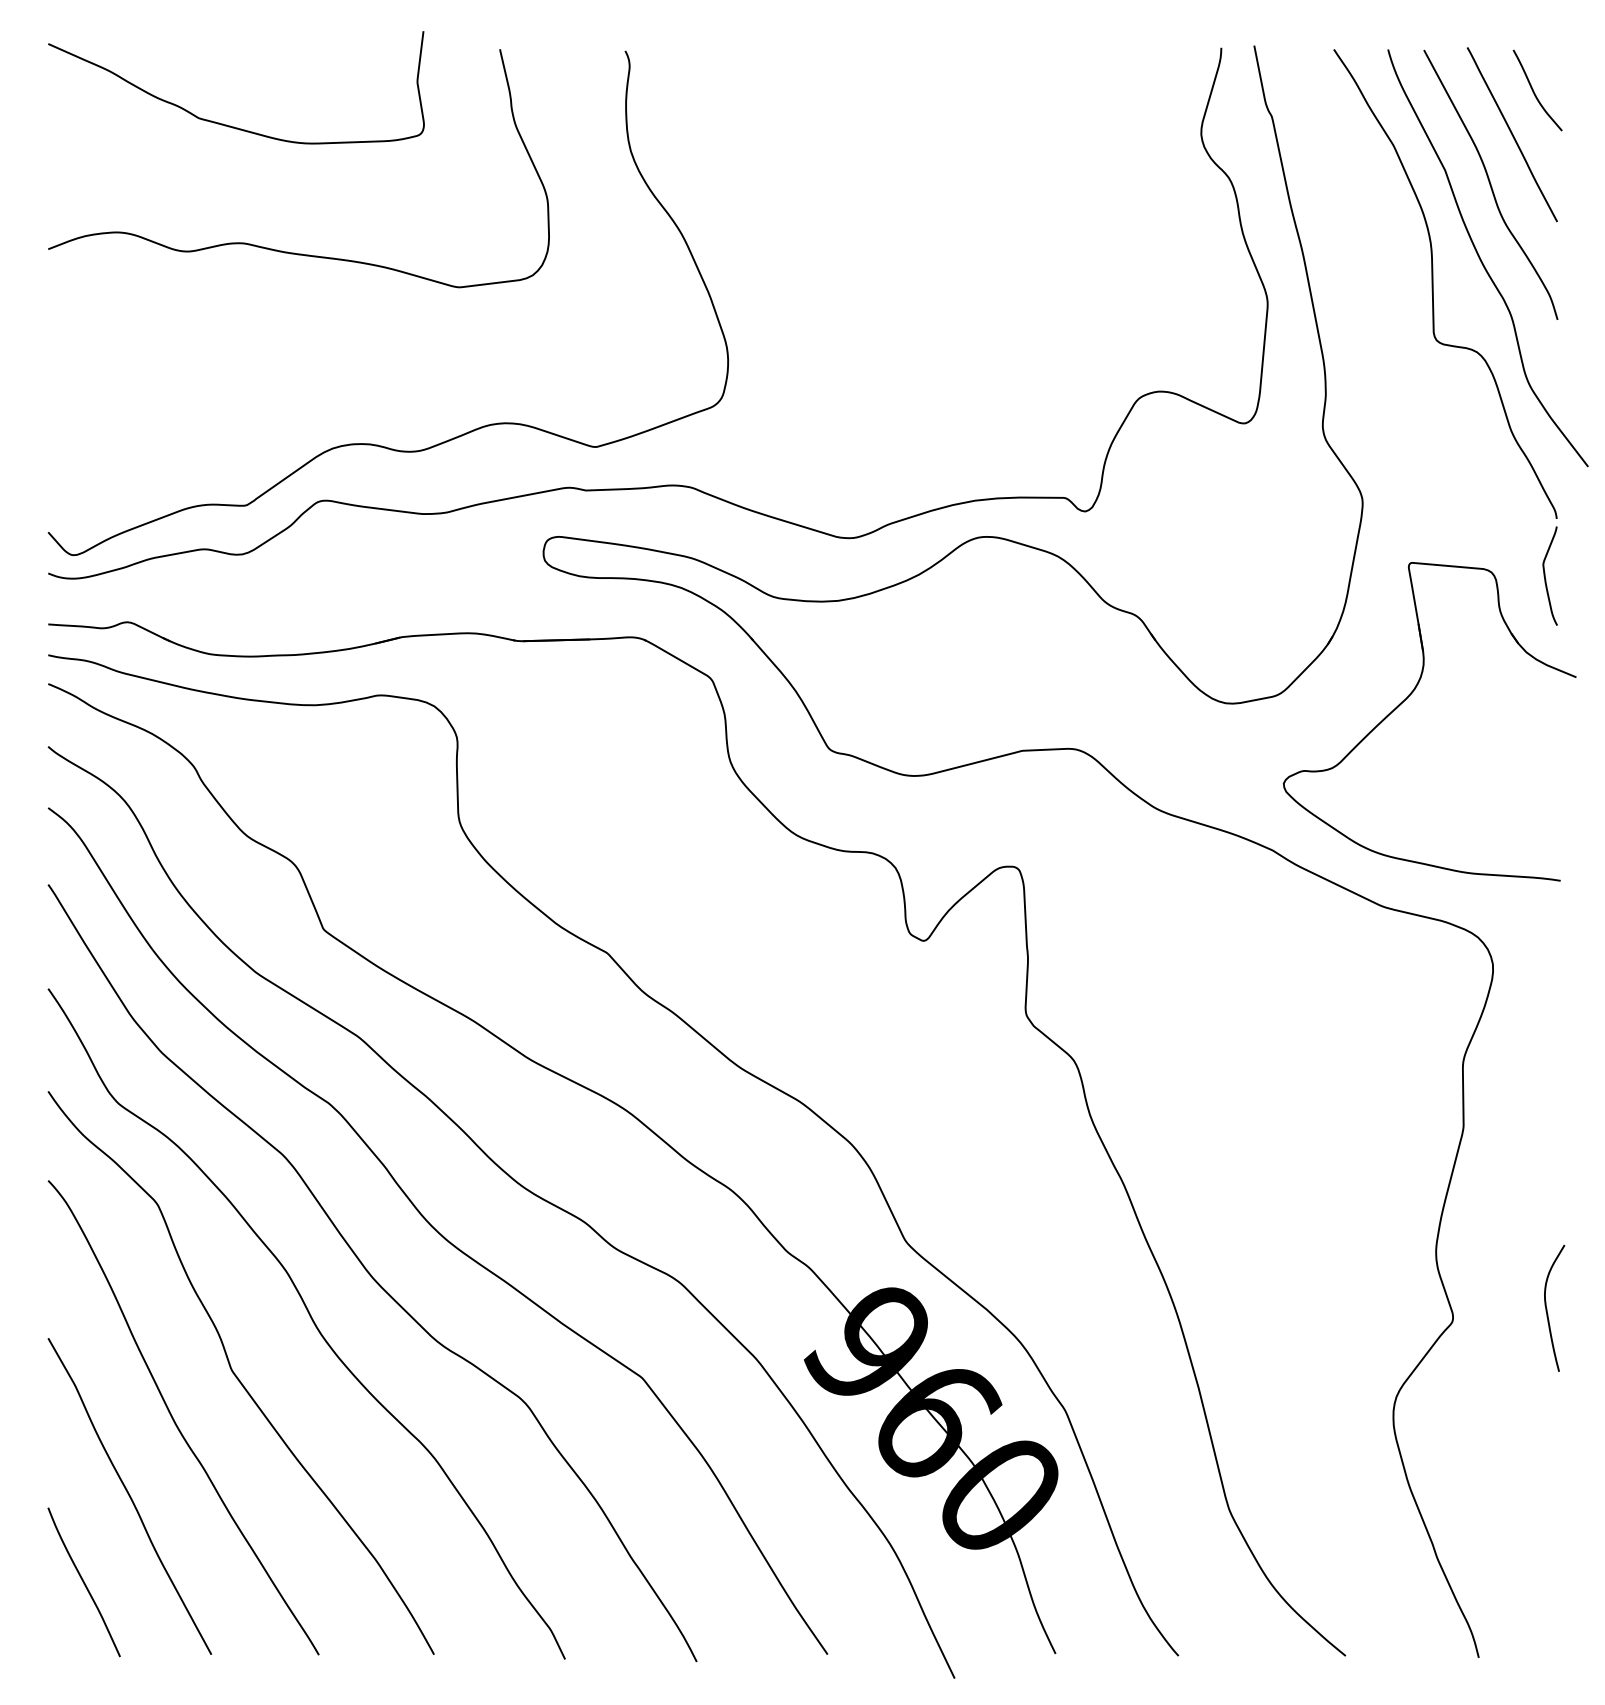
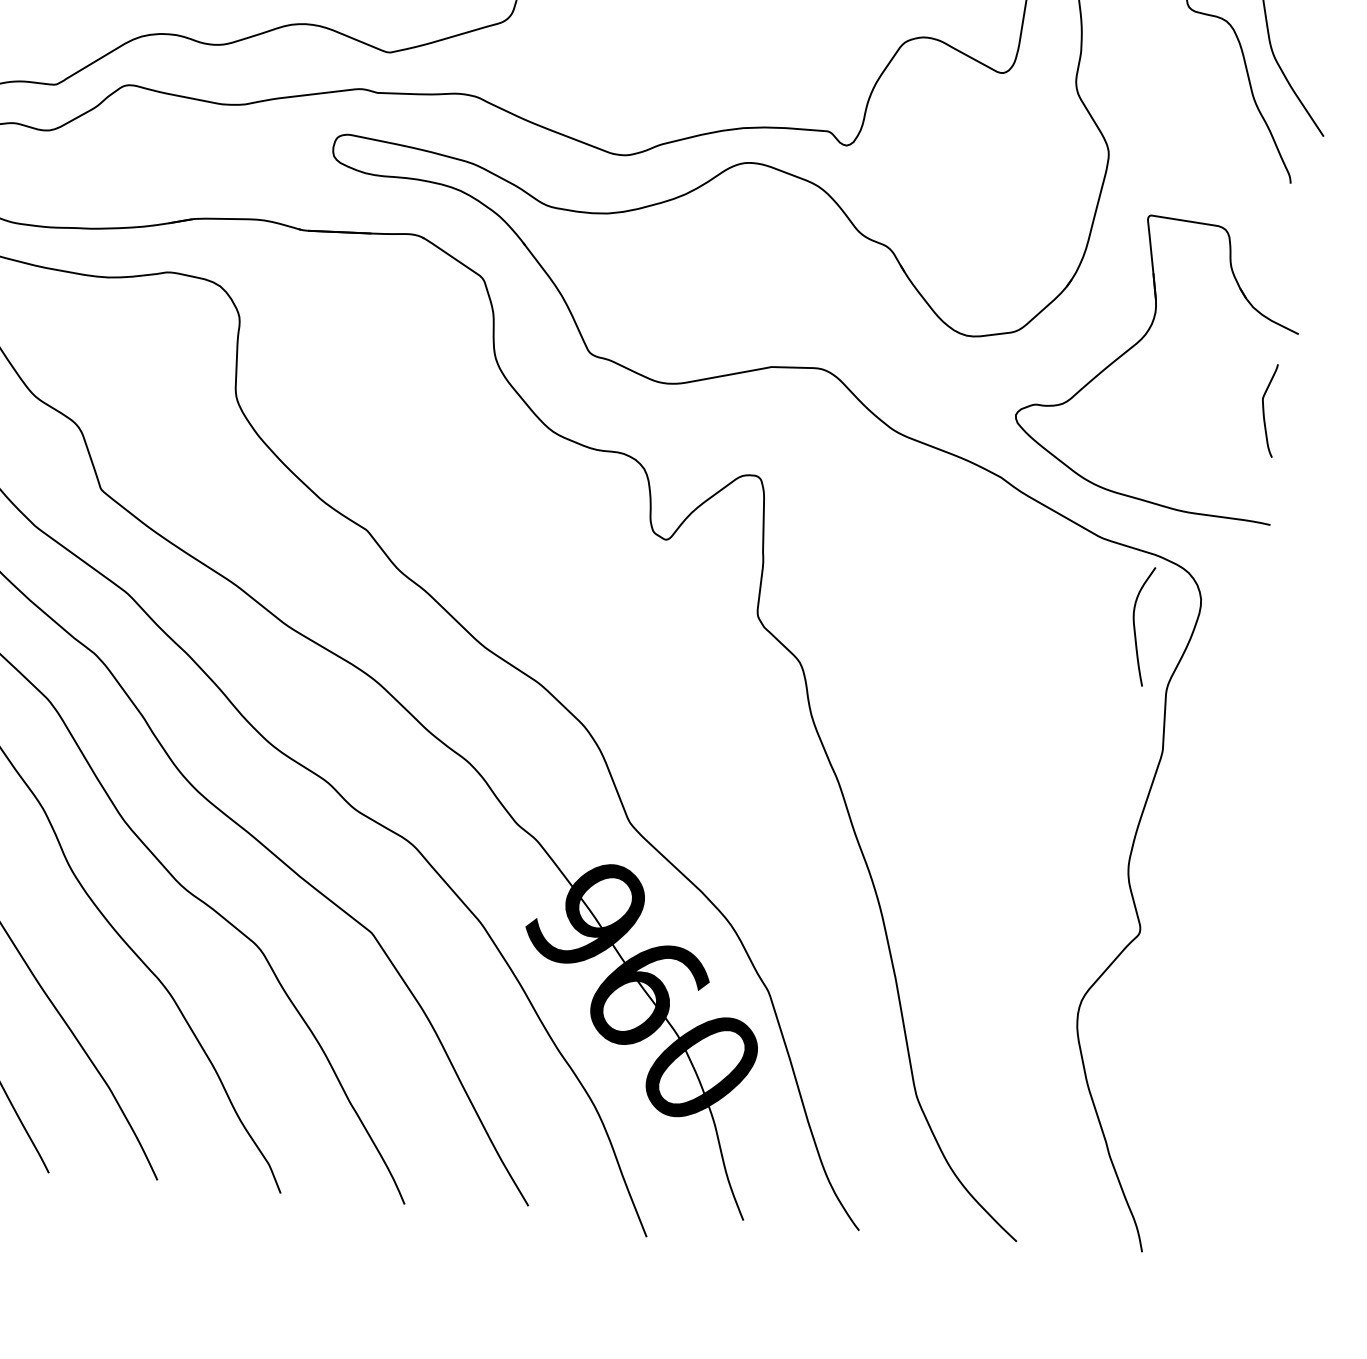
curve: (1545, 575) -> (1264, 409), moved
curve: (1547, 1308) -> (1135, 626), moved

